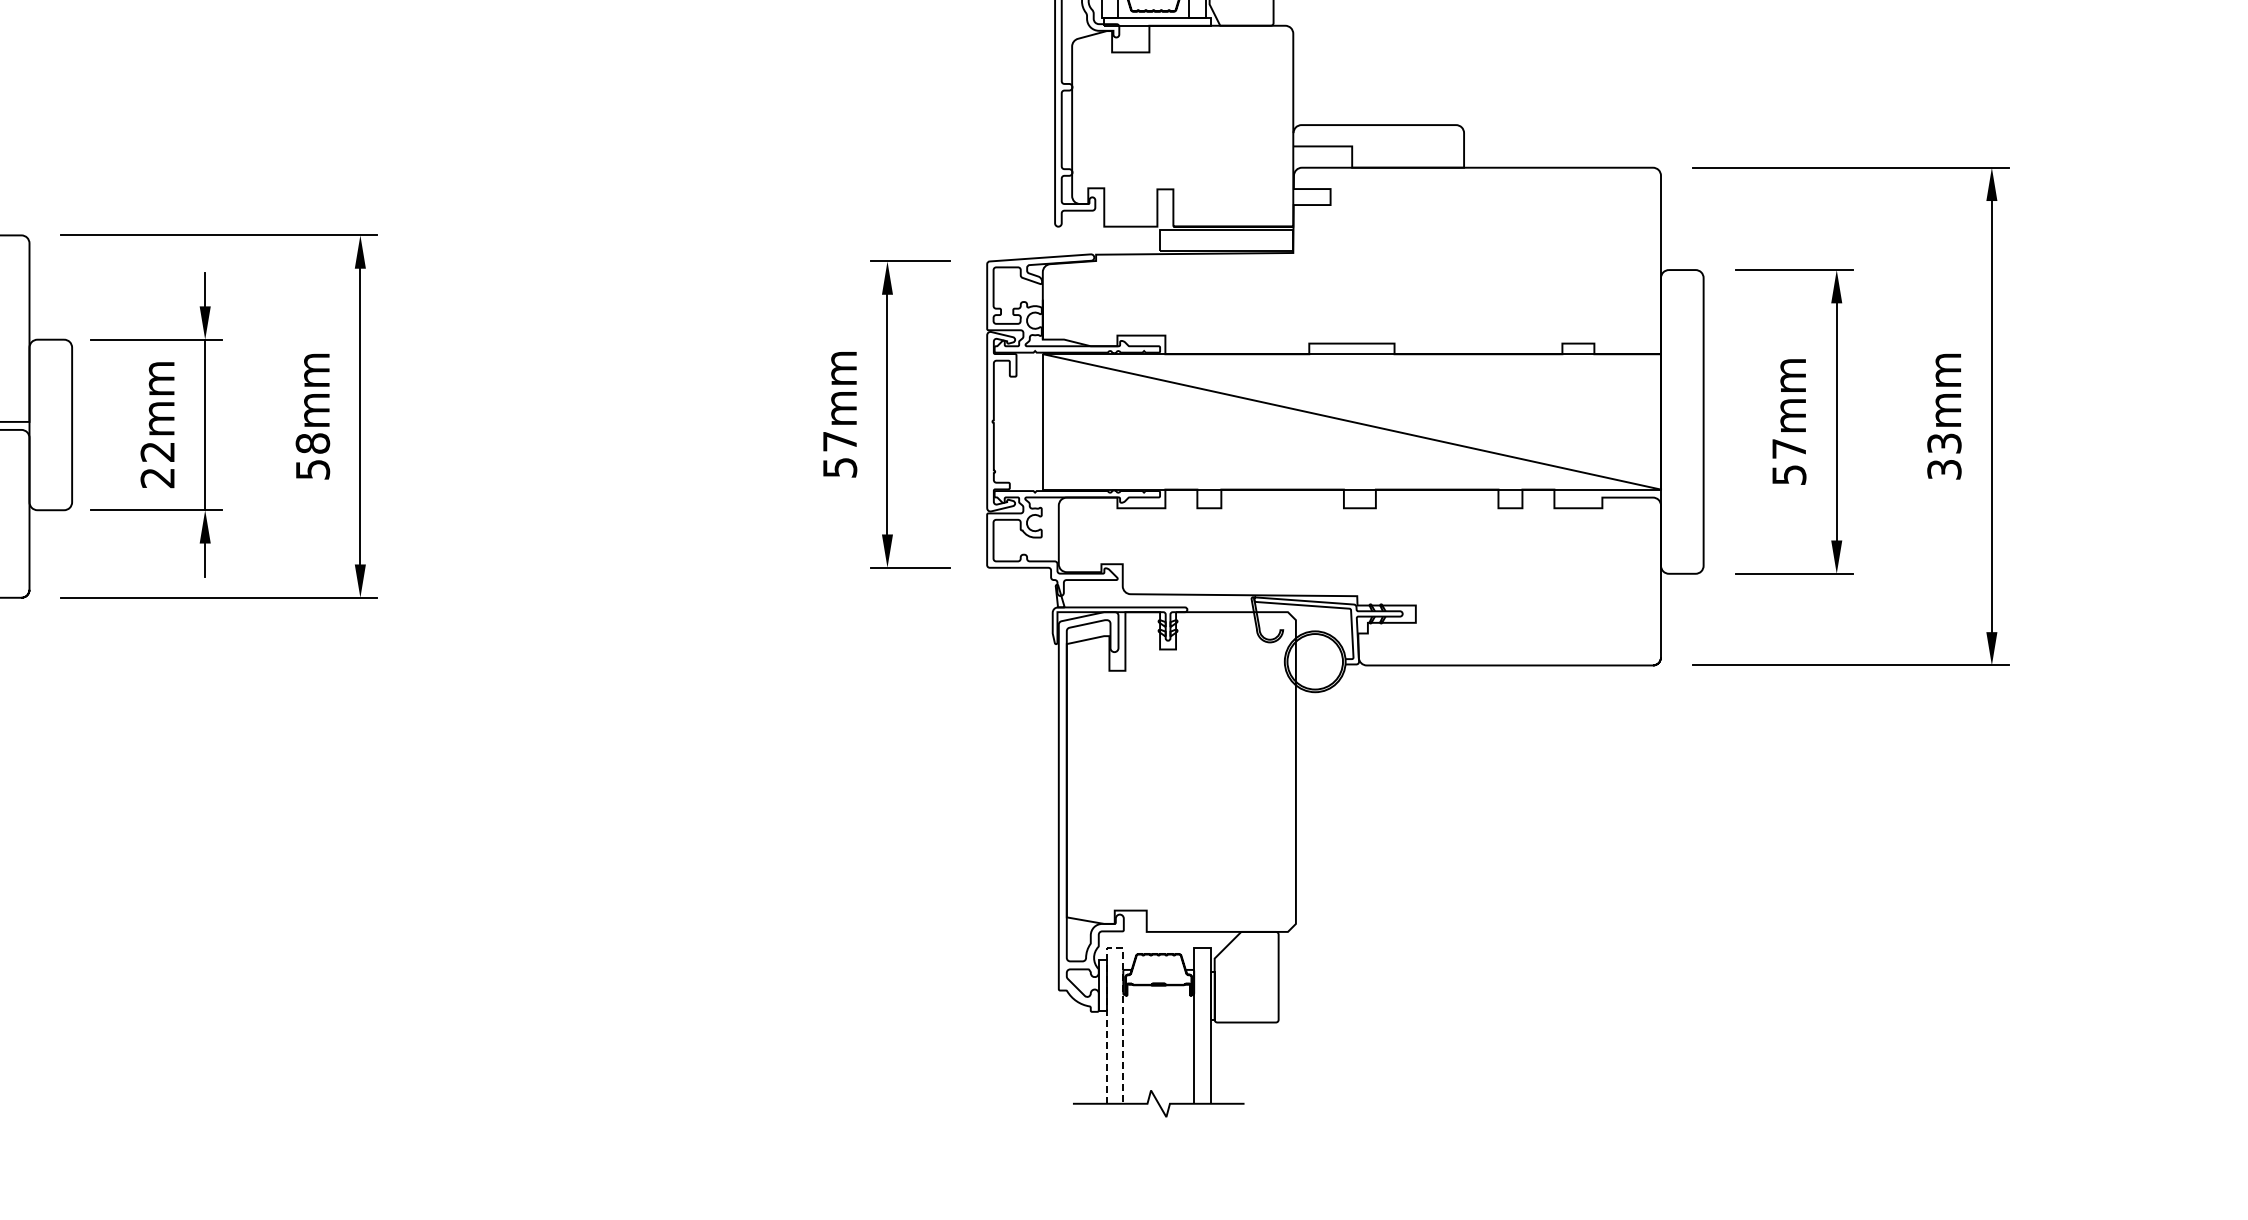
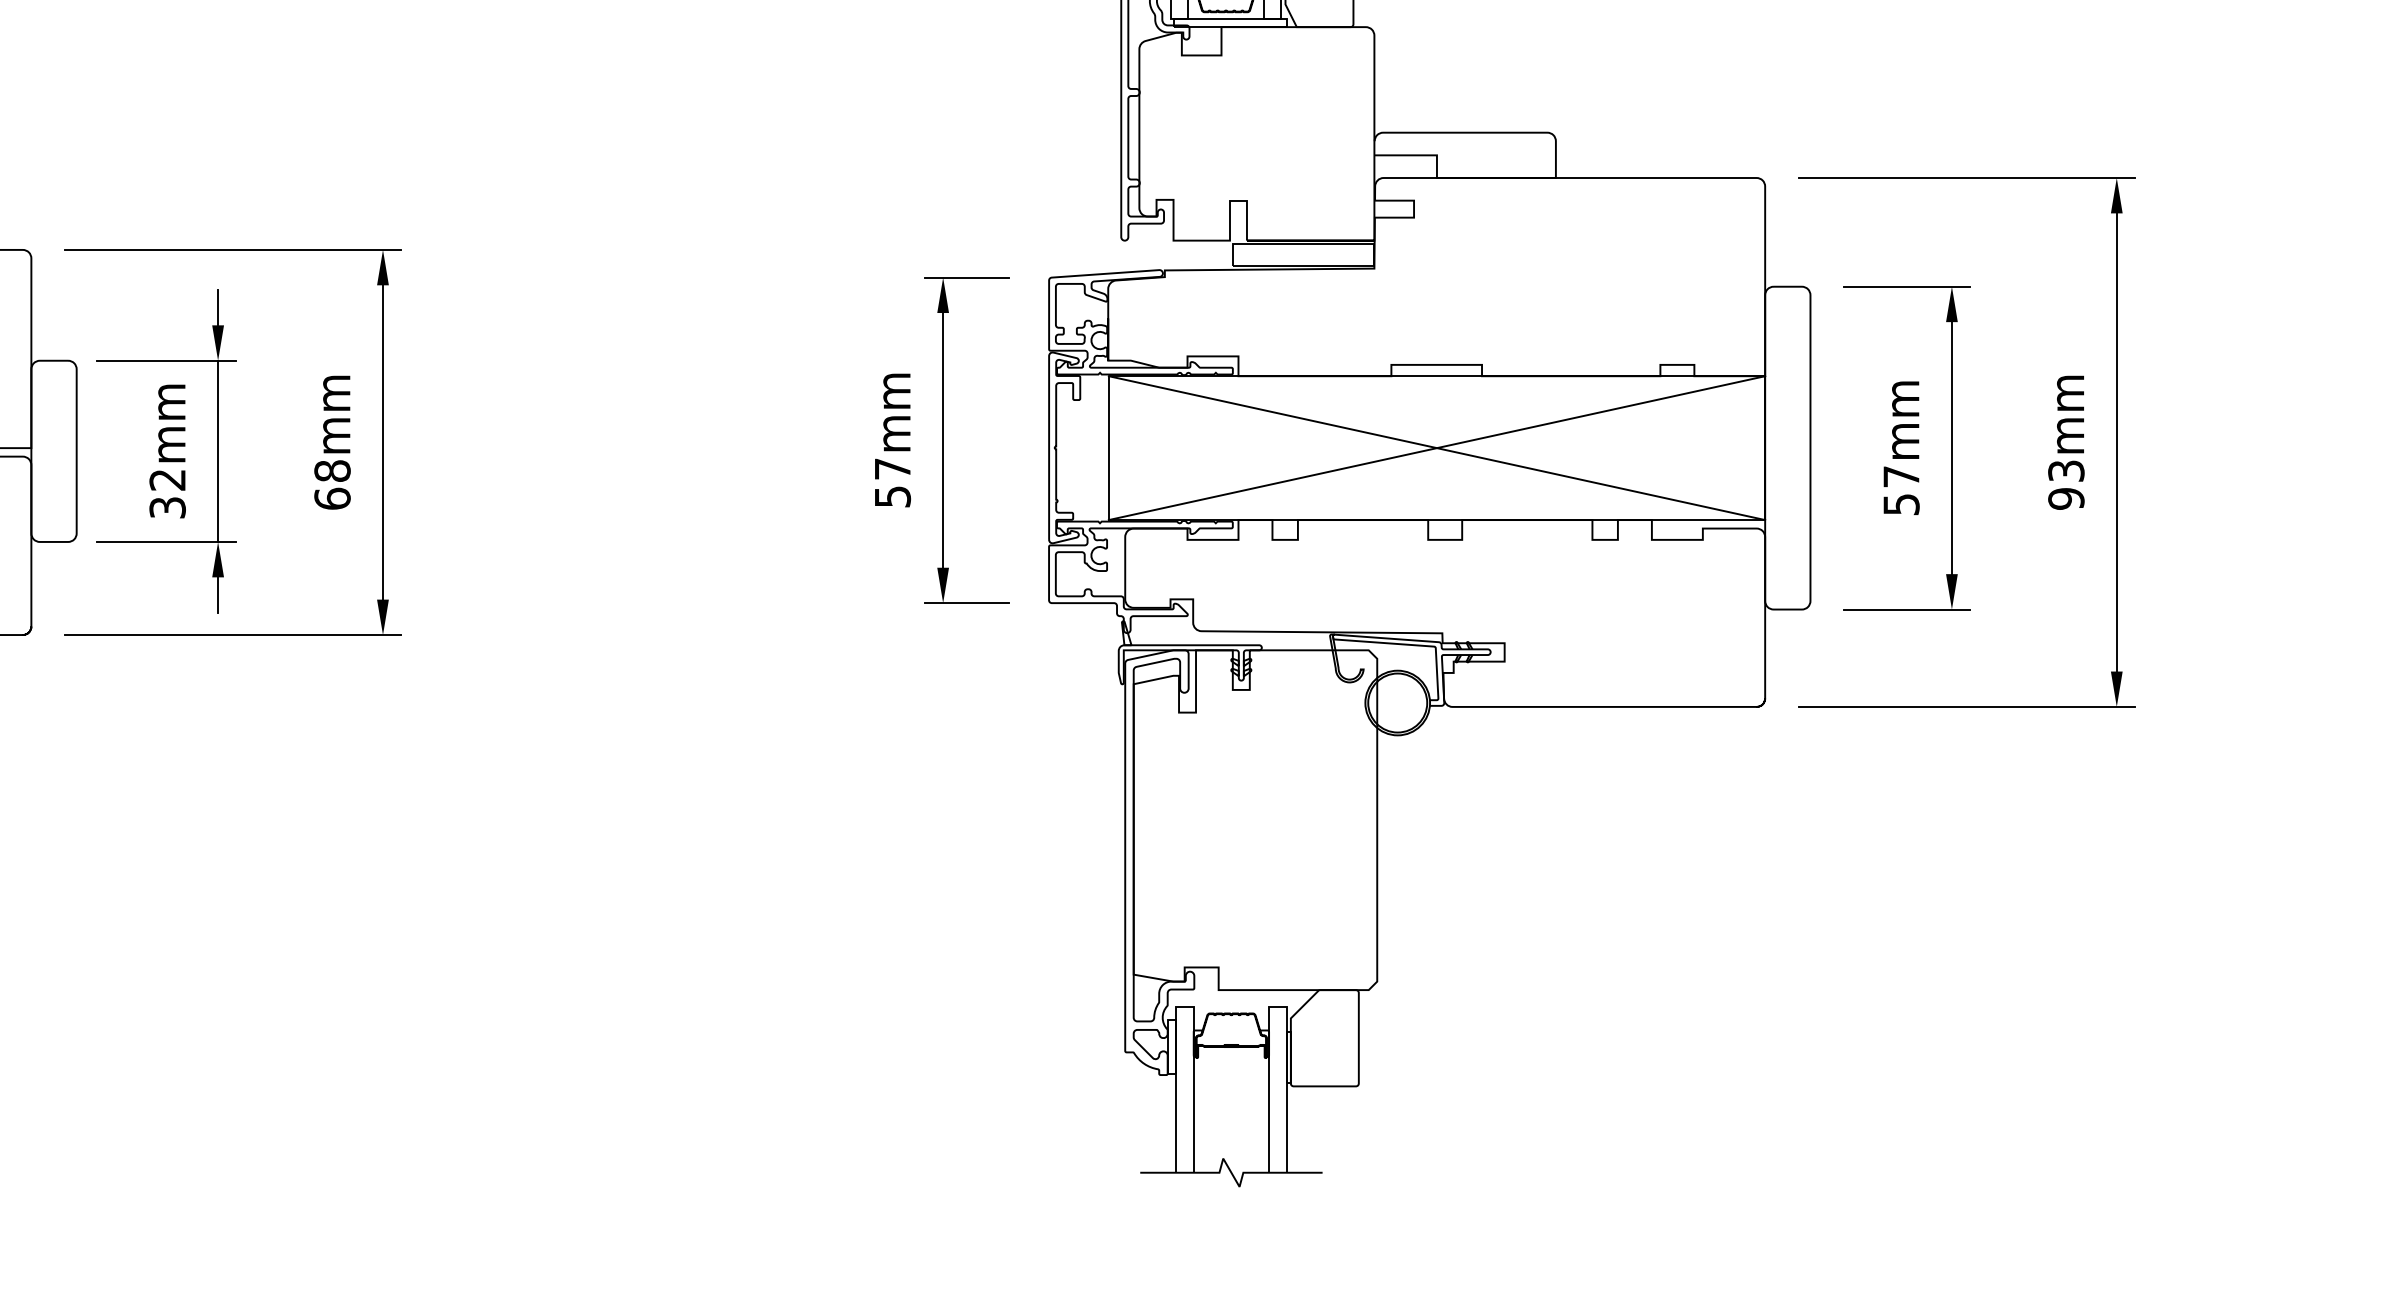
line: (1351, 421) -> (1436, 447), added
text: (312, 469) -> (332, 498), 58mm -> 68mm
text: (1944, 469) -> (2066, 498), 33mm -> 93mm
text: (157, 478) -> (167, 508), 22mm -> 32mm
line: (1115, 947) -> (1185, 1006), dashed -> solid

